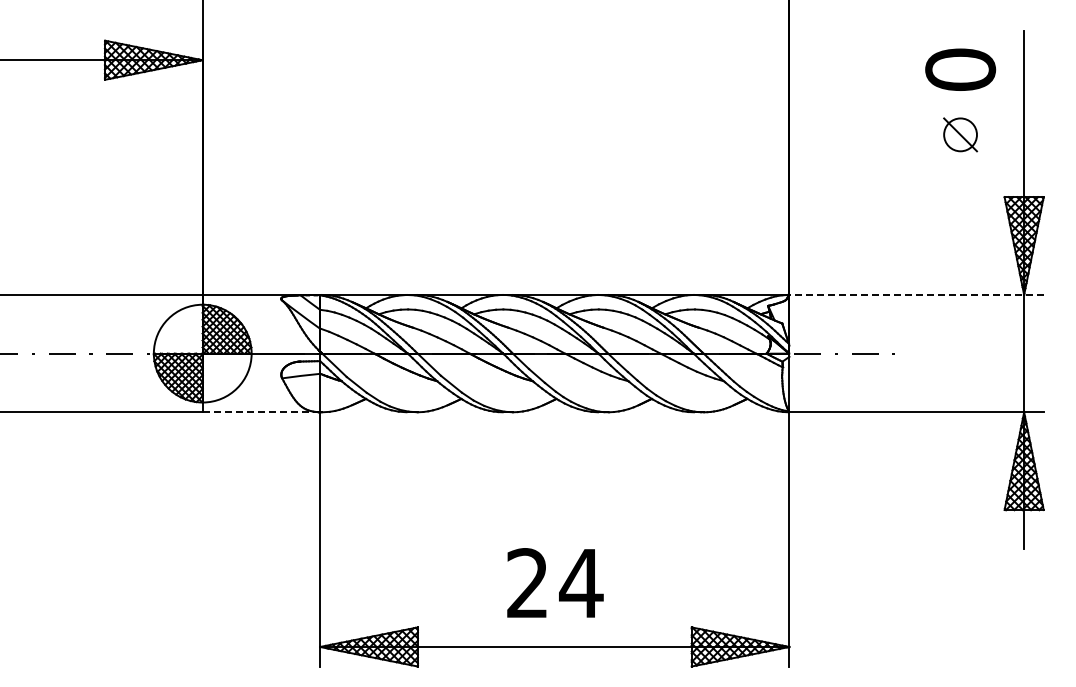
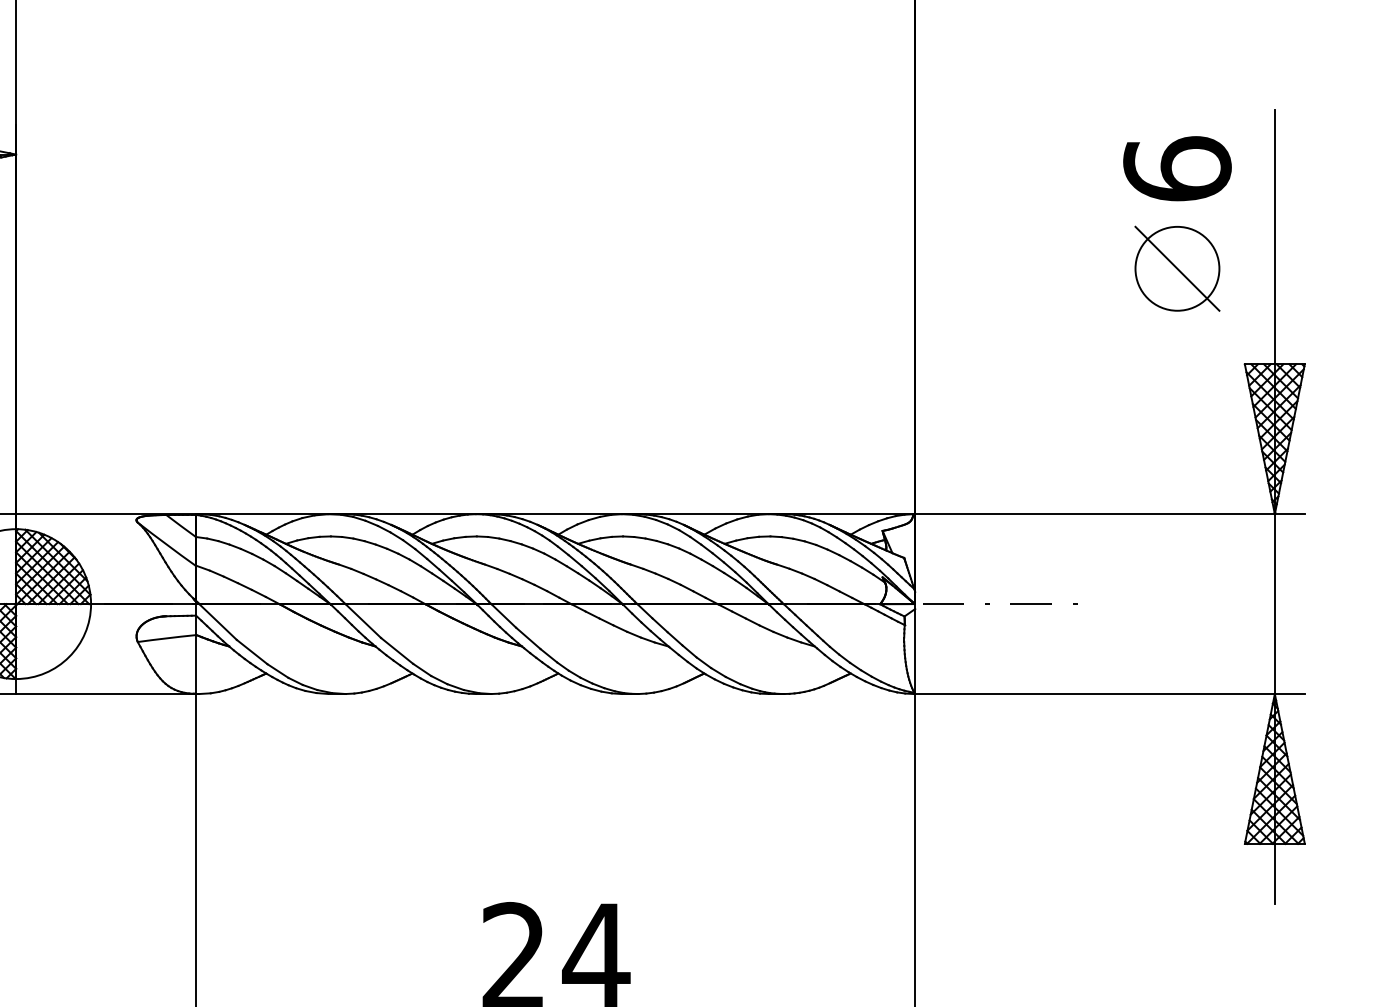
text: (960, 69) -> (1177, 168), 0 -> 6
part: (960, 134) -> (1177, 268), size x1.67
line: (916, 294) -> (1109, 513), dashed -> solid
line: (261, 412) -> (106, 694), dashed -> solid

